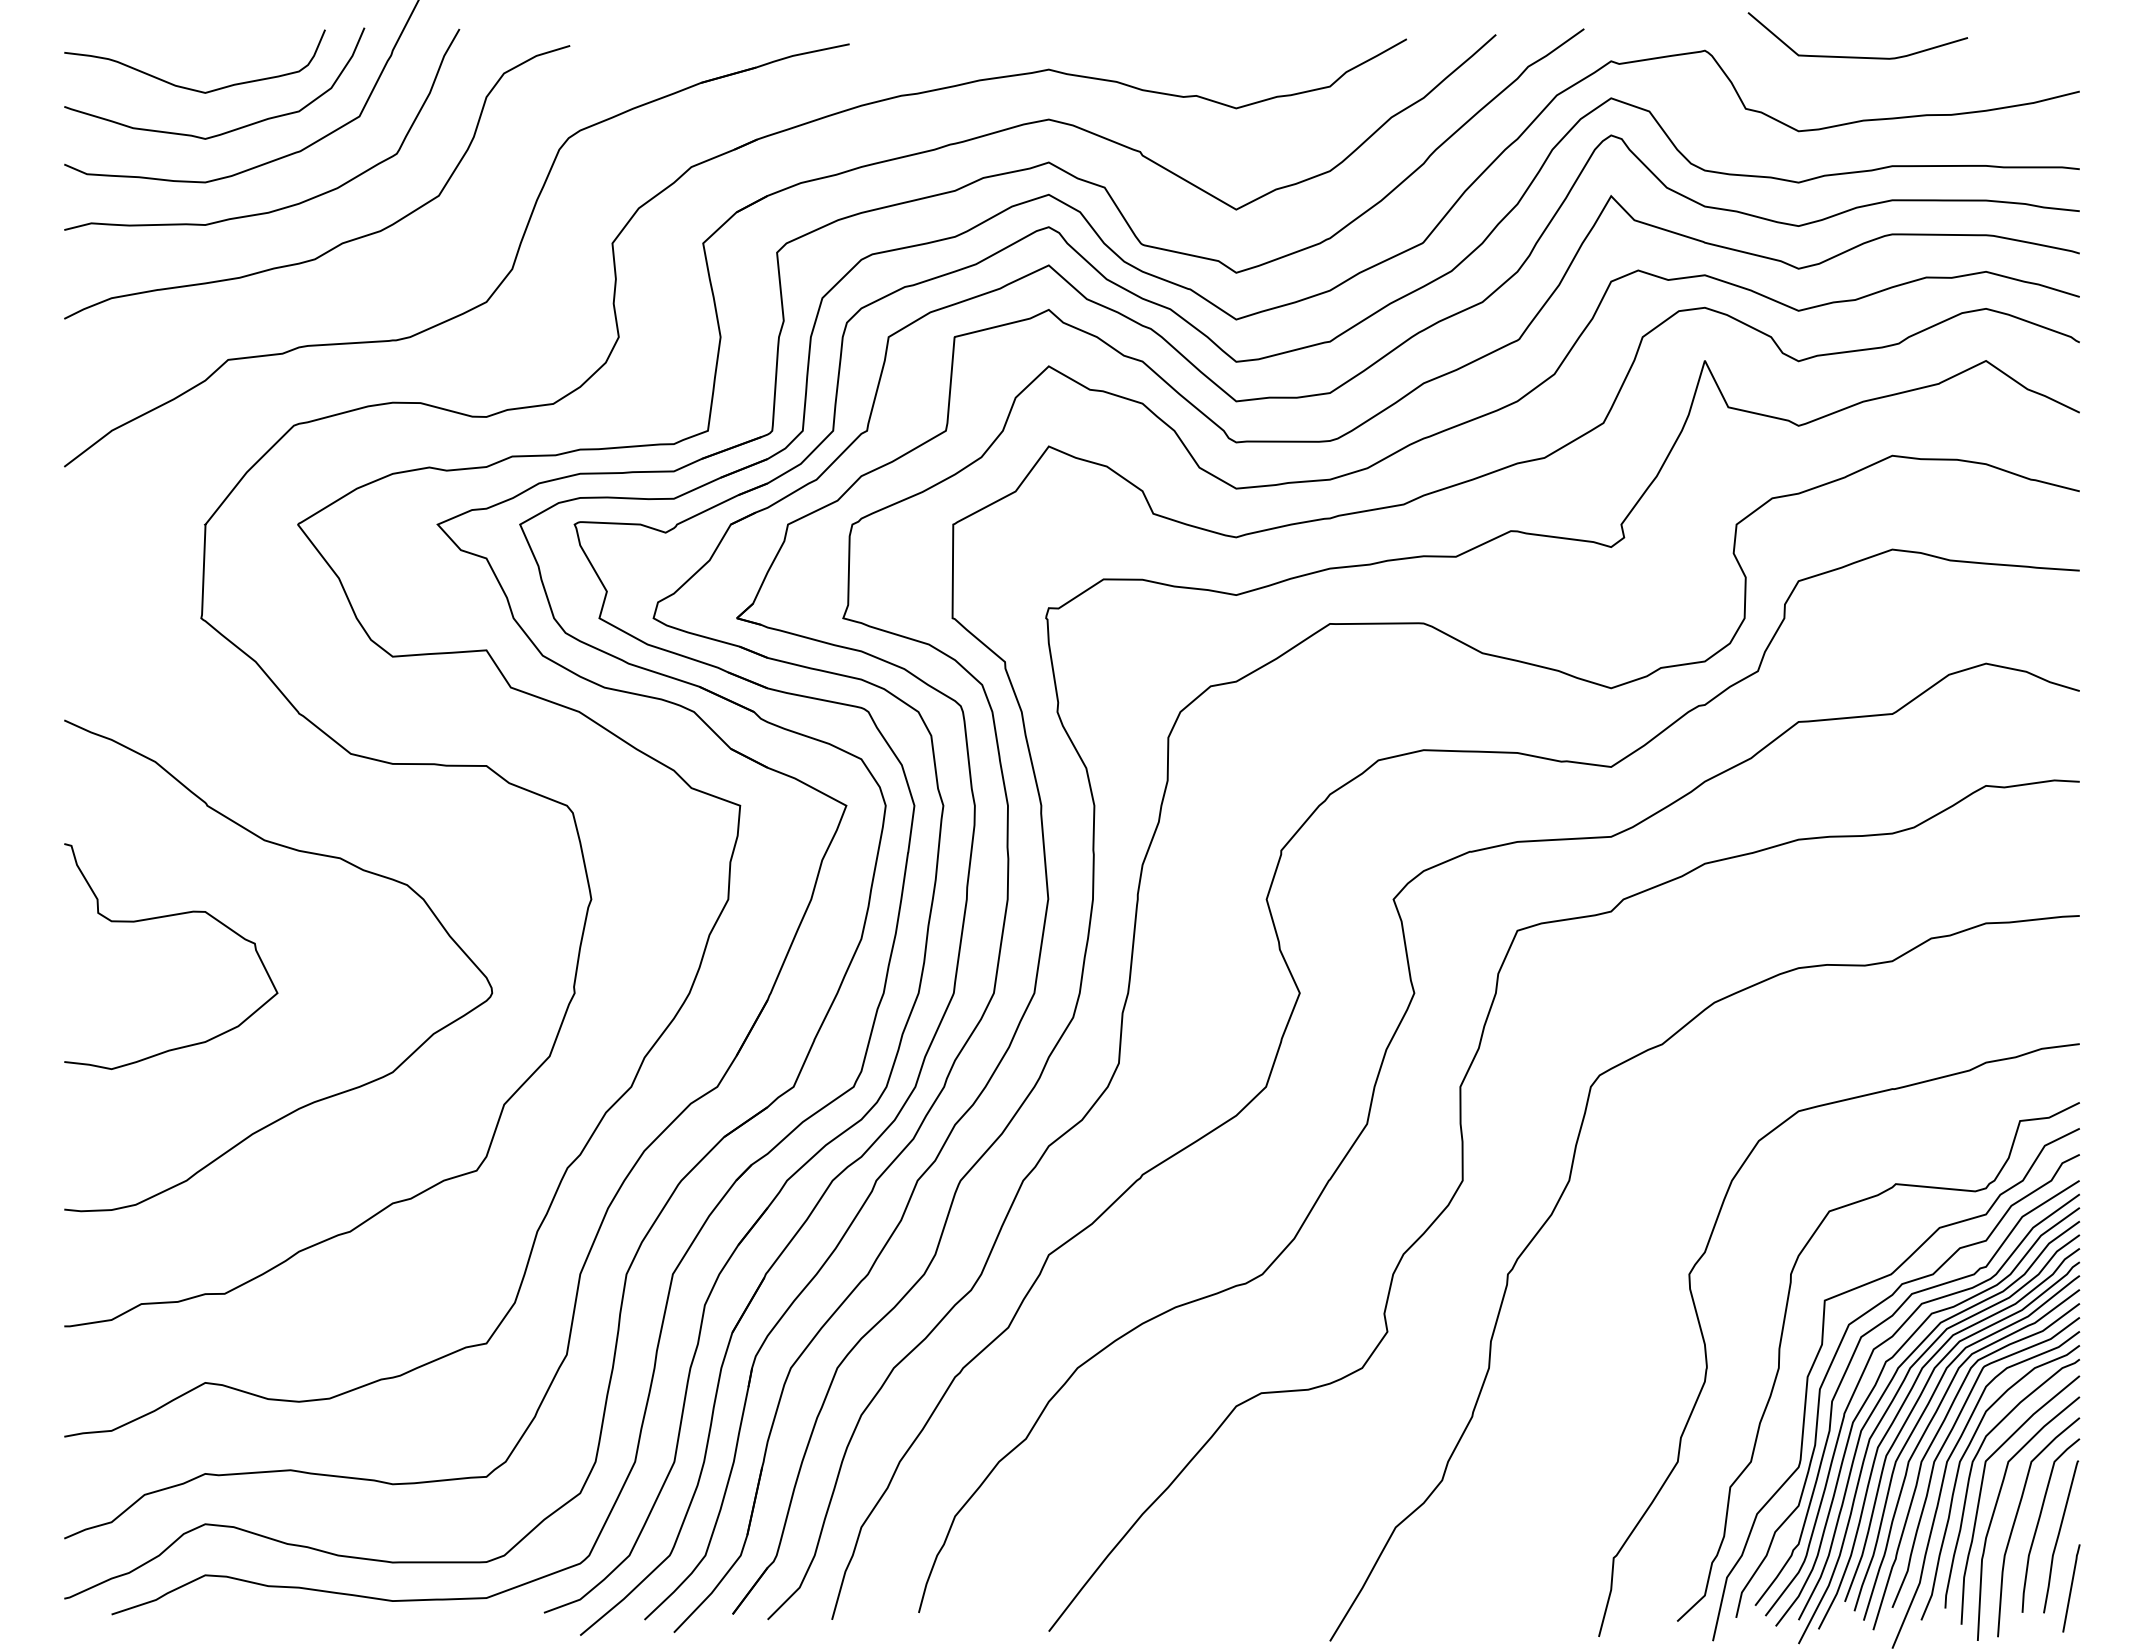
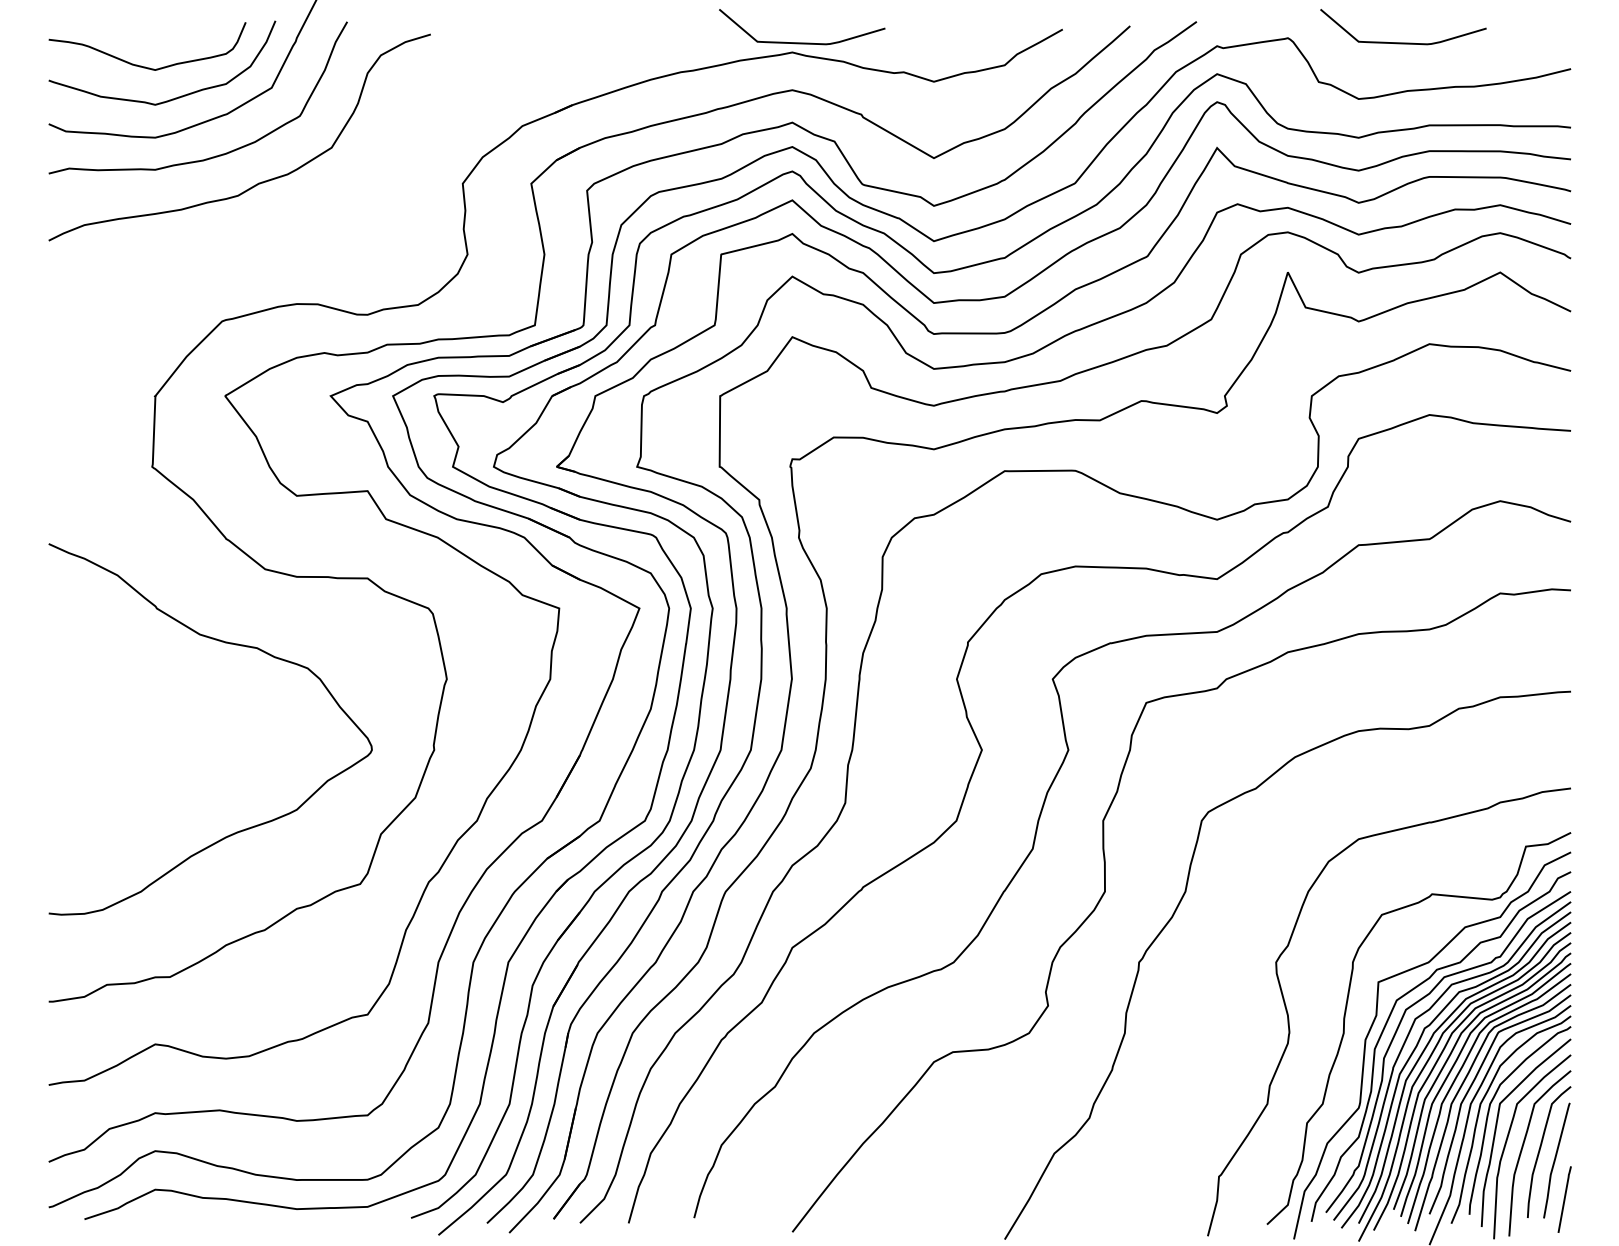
curve: (1061, 56) -> (801, 42), added
part: (495, 288) -> (374, 217), removed
curve: (166, 917) -> (125, 692), removed

